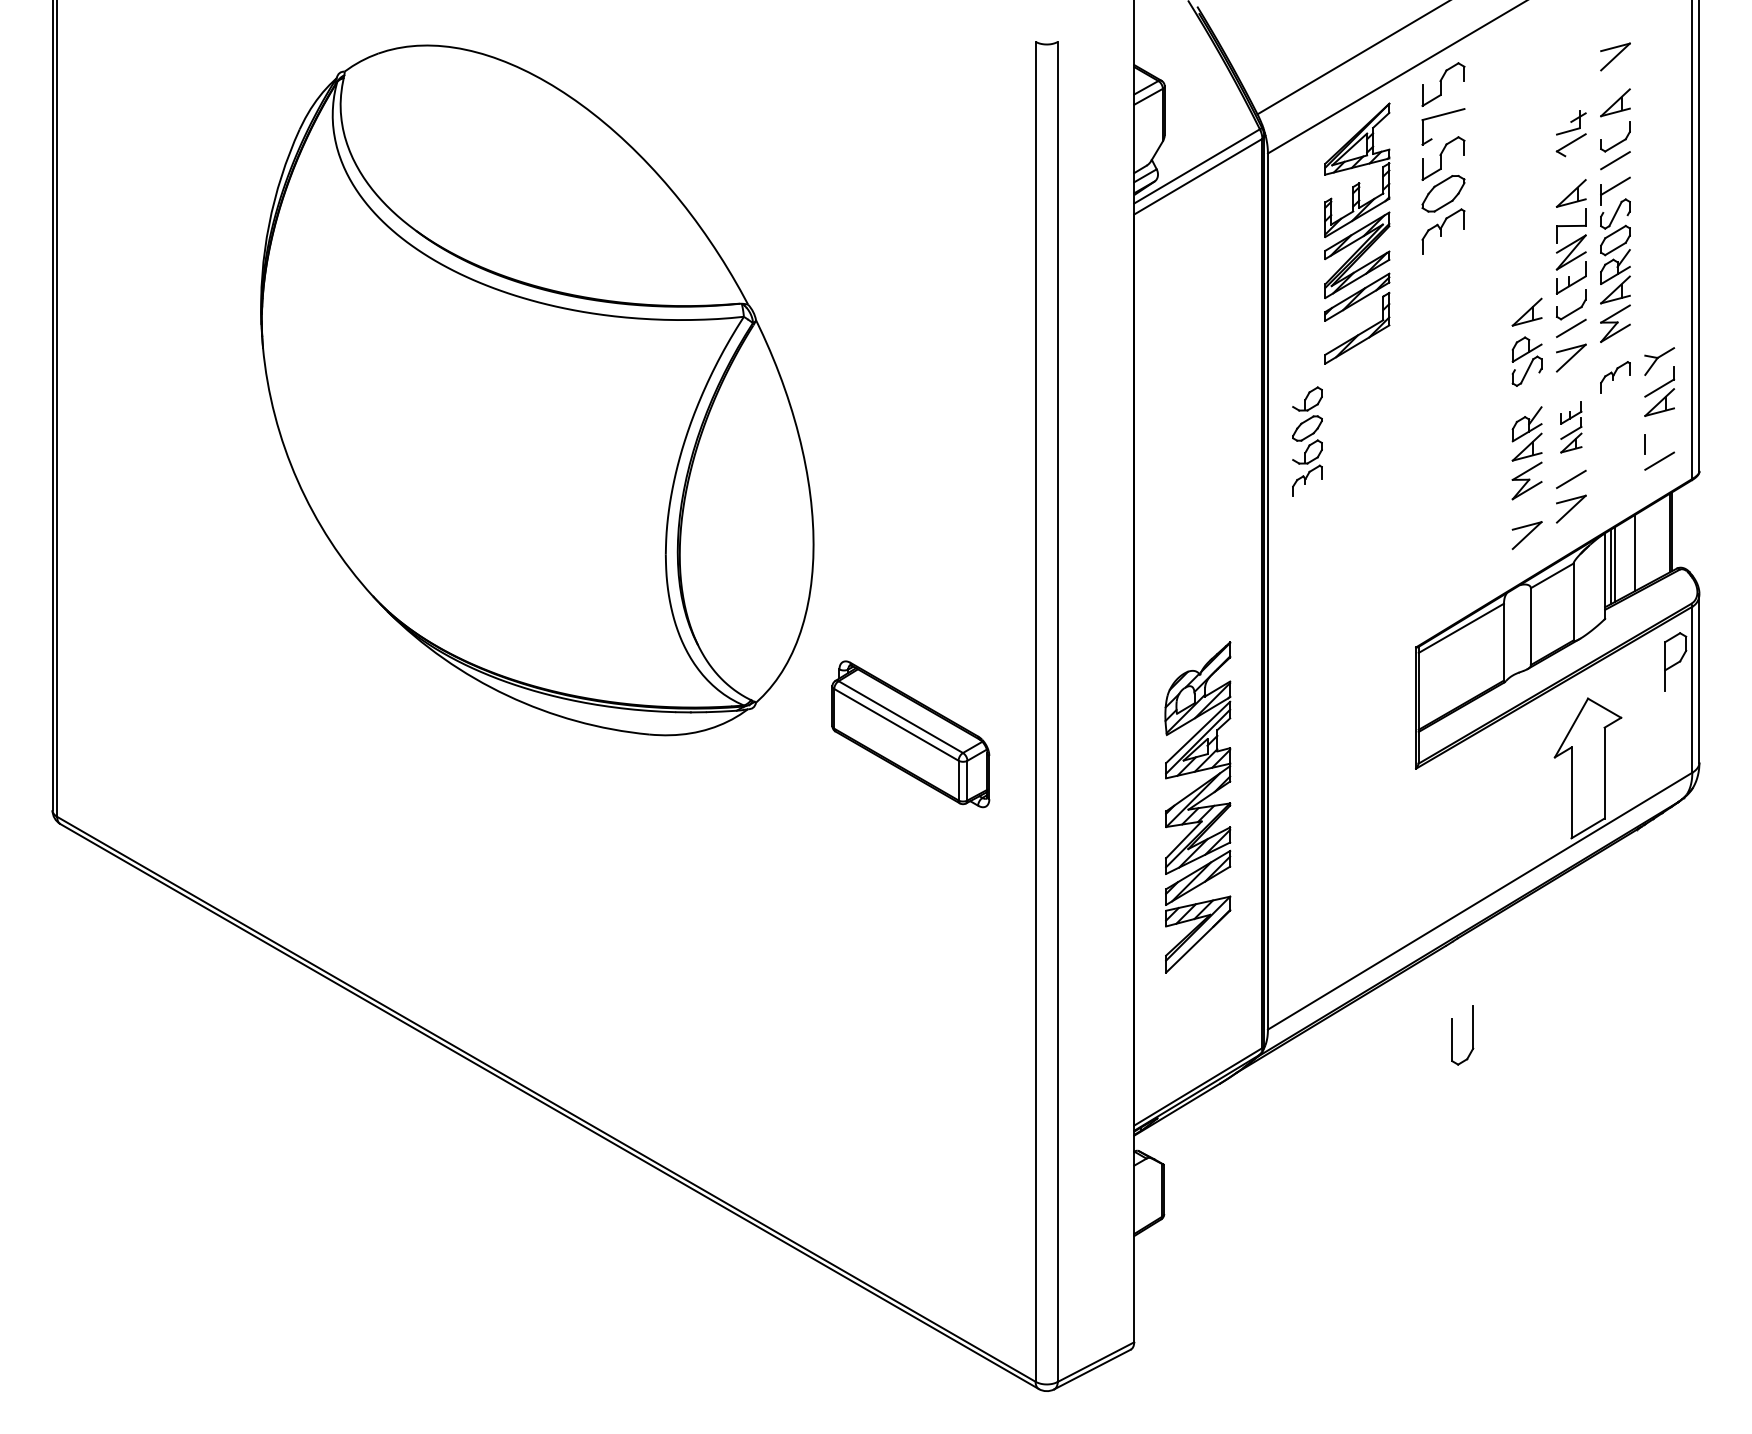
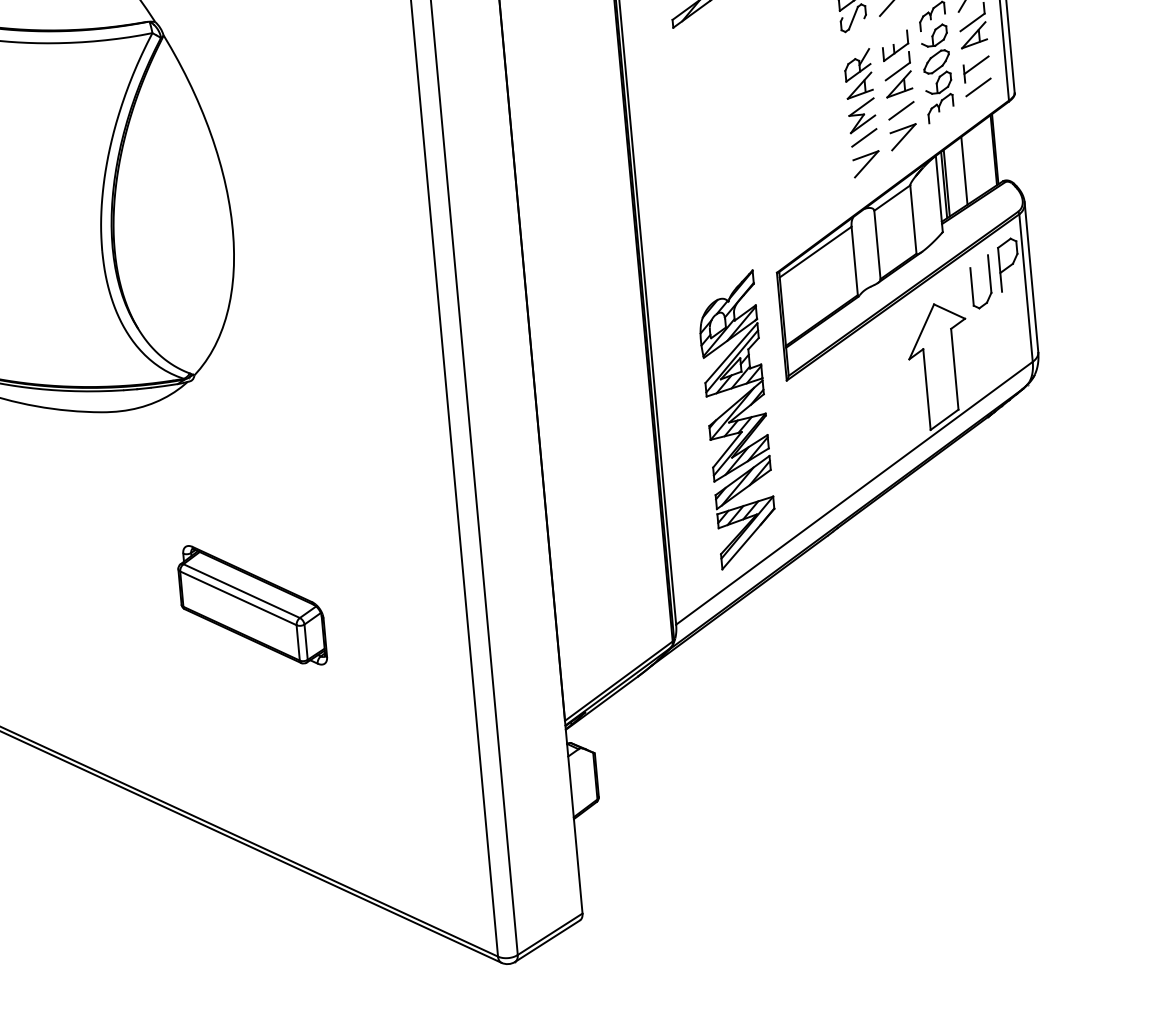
part: (1571, 427) -> (897, 64), size x1.43
line: (1659, 435) -> (976, 64), added
part: (1307, 441) -> (937, 73), moved
line: (1526, 505) -> (863, 137), added
part: (910, 734) -> (251, 605), moved
part: (1197, 807) -> (736, 419), moved
part: (1452, 1035) -> (971, 282), moved

